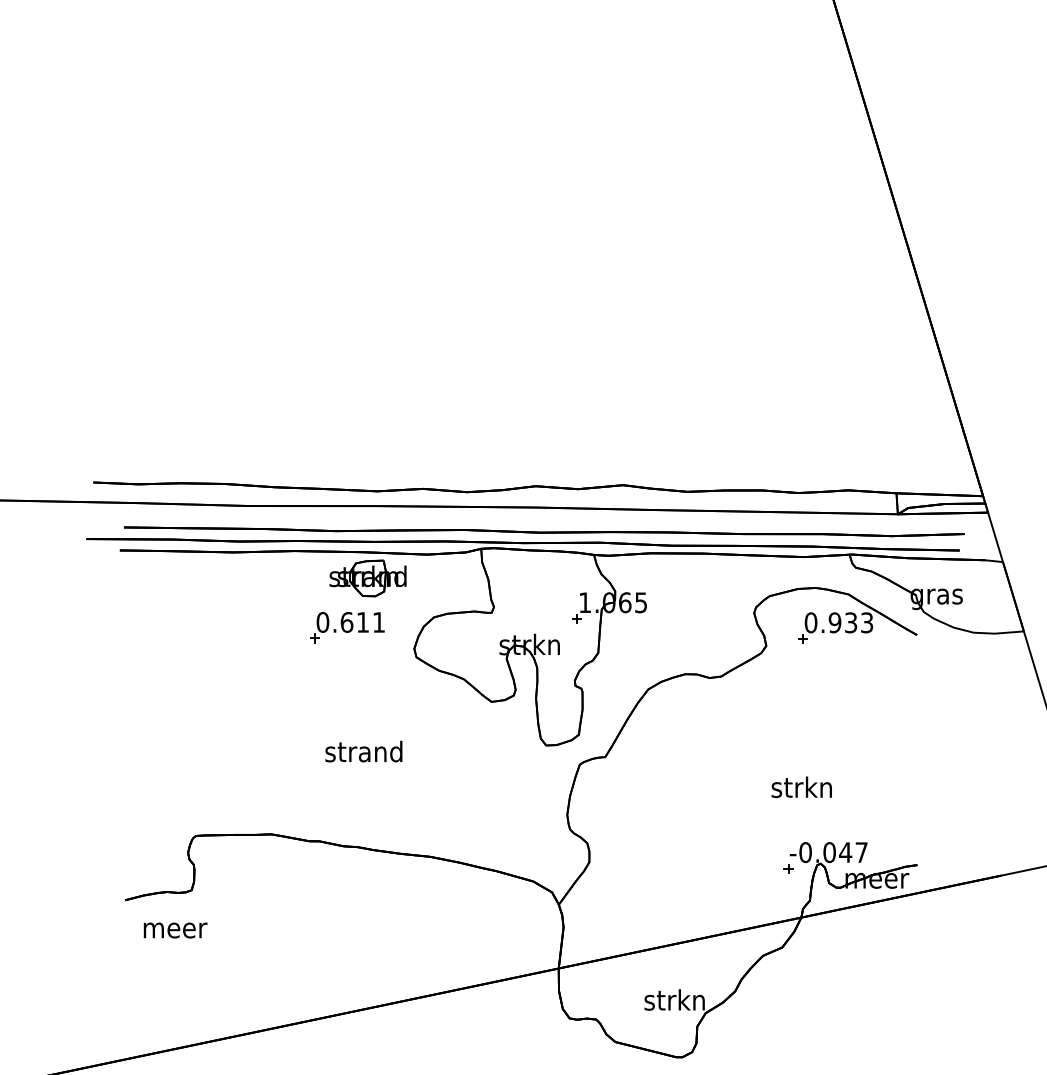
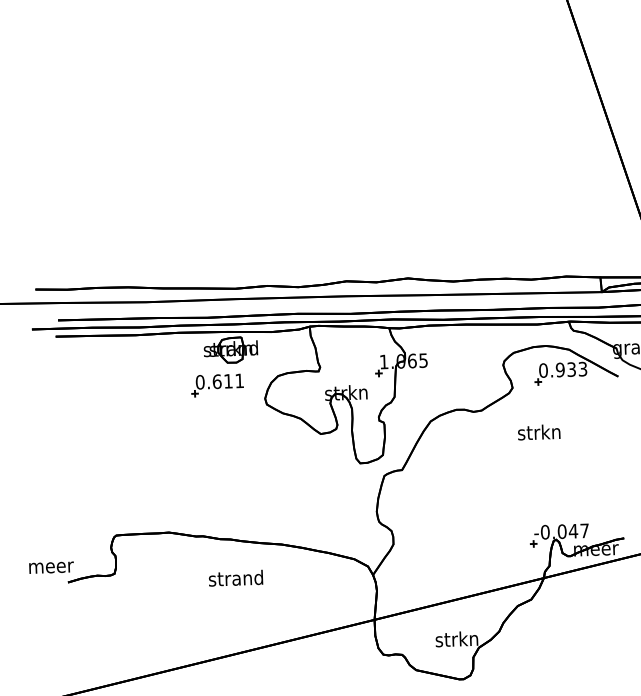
text: (363, 751) -> (235, 578), moved
text: (801, 787) -> (538, 432), moved
text: (175, 930) -> (51, 567), moved

